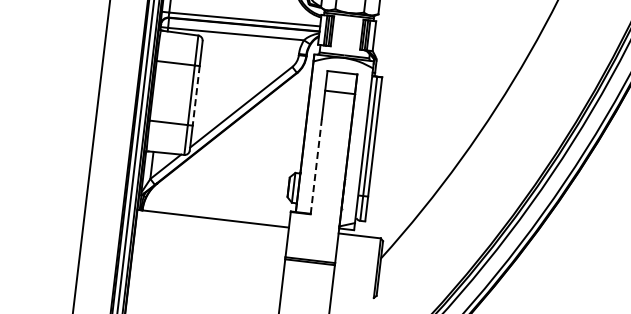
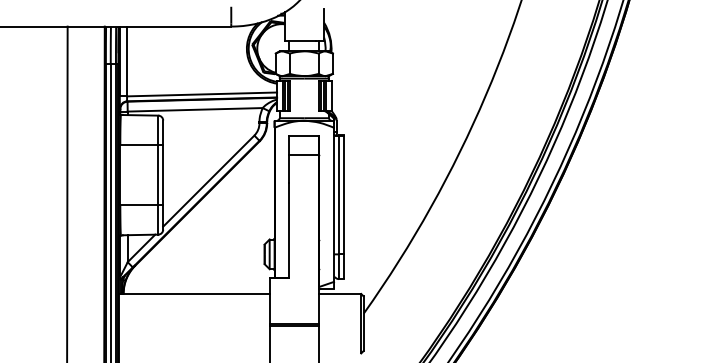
line: (196, 96) -> (163, 175), dashed -> solid
line: (316, 166) -> (289, 230), dashed -> solid

